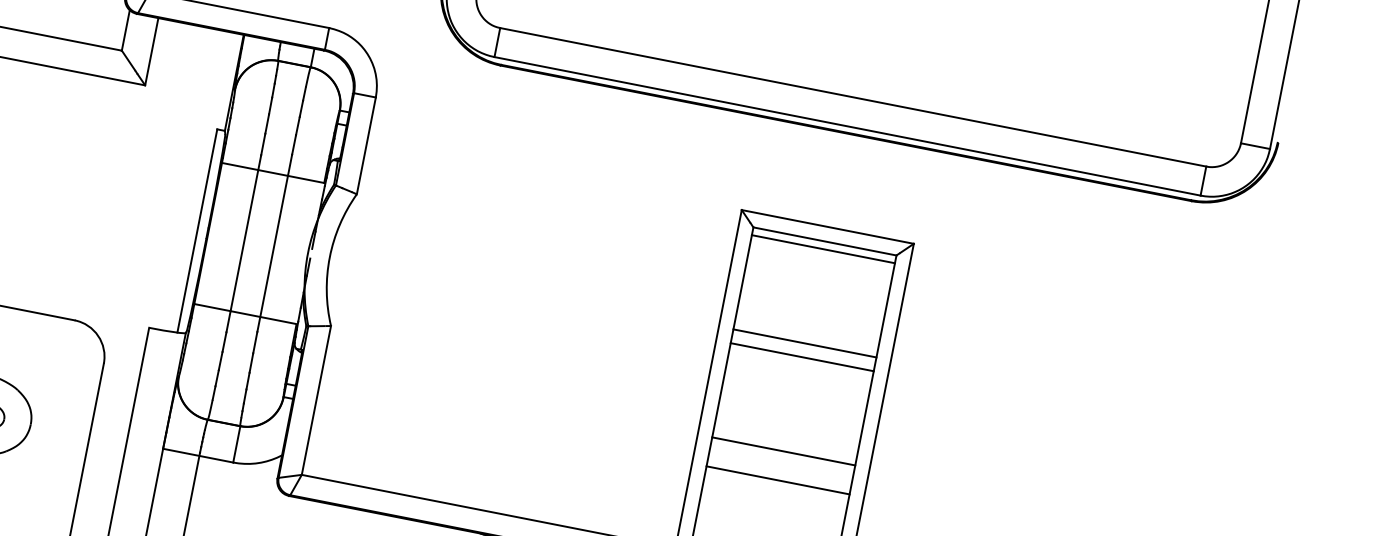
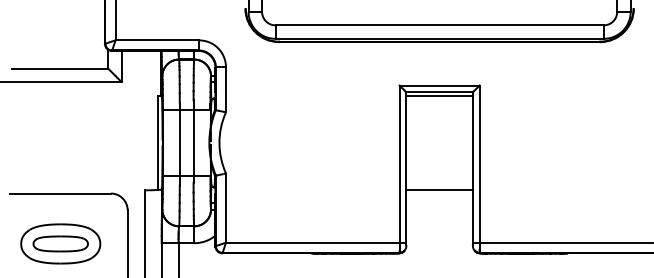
line: (804, 342) -> (439, 139), removed
line: (801, 357) -> (439, 146), removed
line: (777, 480) -> (439, 203), removed

